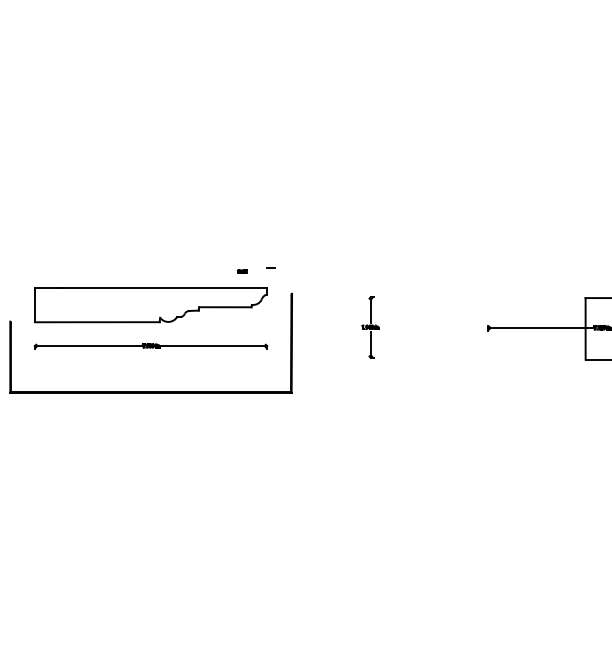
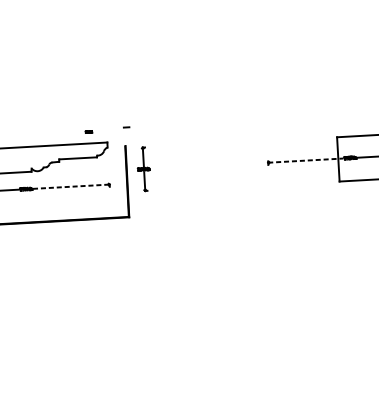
line: (270, 267) -> (126, 126), moved
part: (370, 327) -> (143, 169), moved
line: (541, 328) -> (306, 160), solid -> dashed
line: (214, 346) -> (71, 187), solid -> dashed

